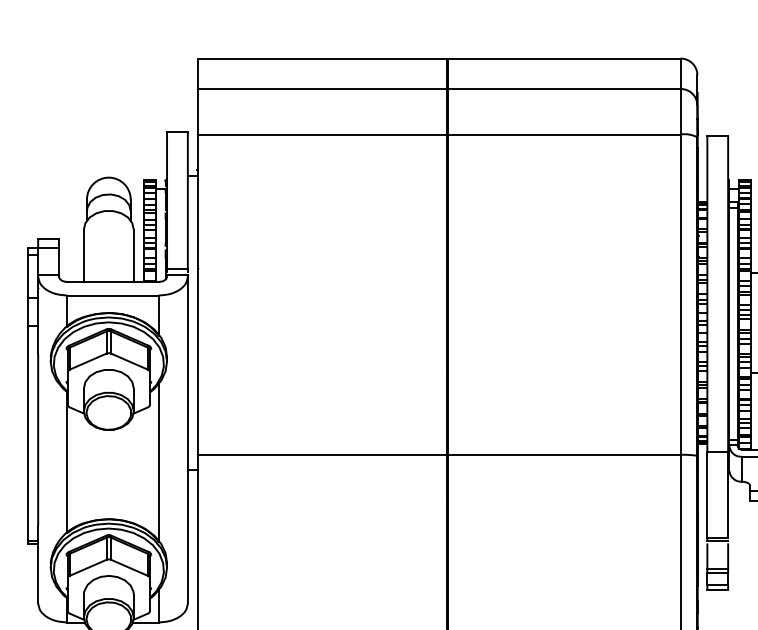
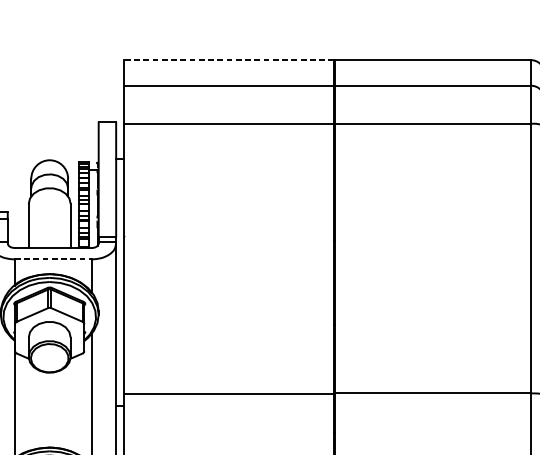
line: (322, 58) -> (229, 60), solid -> dashed
line: (113, 295) -> (53, 259), solid -> dashed

